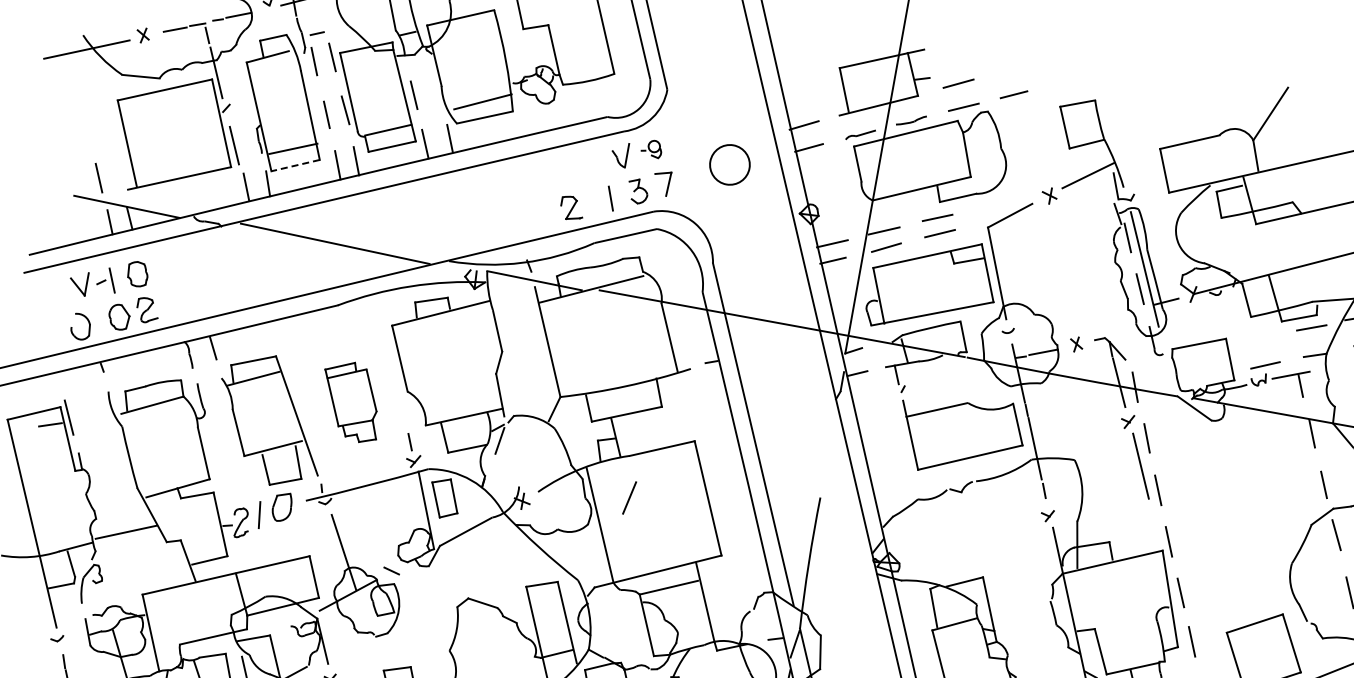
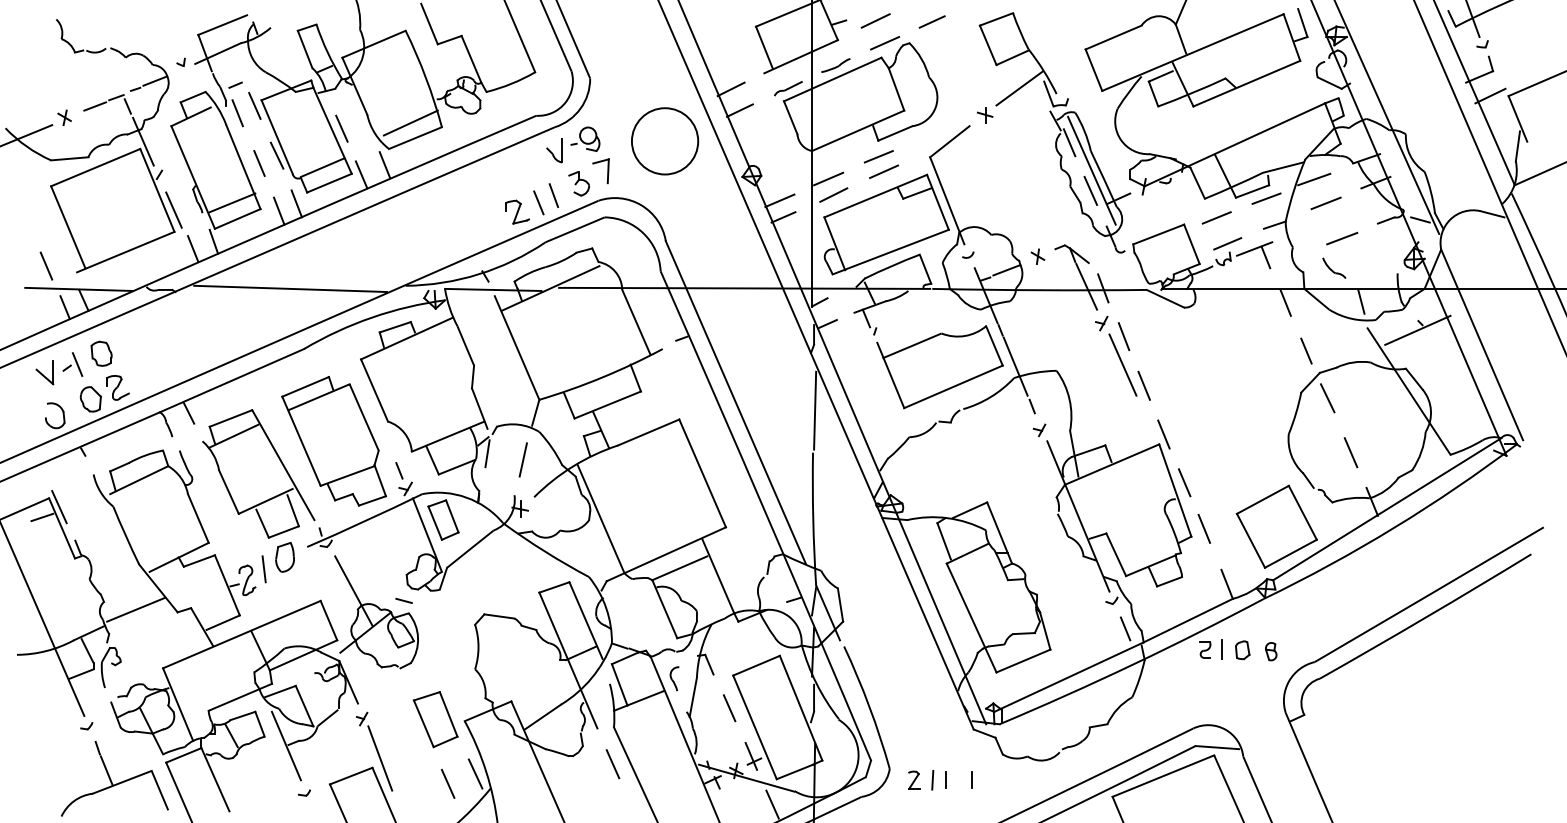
part: (652, 148) -> (585, 138), size x1.43
circle: (729, 164) -> (664, 141), size x1.67
line: (295, 165) -> (237, 218), dashed -> solid
line: (594, 202) -> (538, 202), added
line: (1259, 337) -> (1216, 217), added
part: (351, 400) -> (334, 440), size x1.67
line: (830, 456) -> (815, 410), added
line: (628, 497) -> (522, 459), moved

